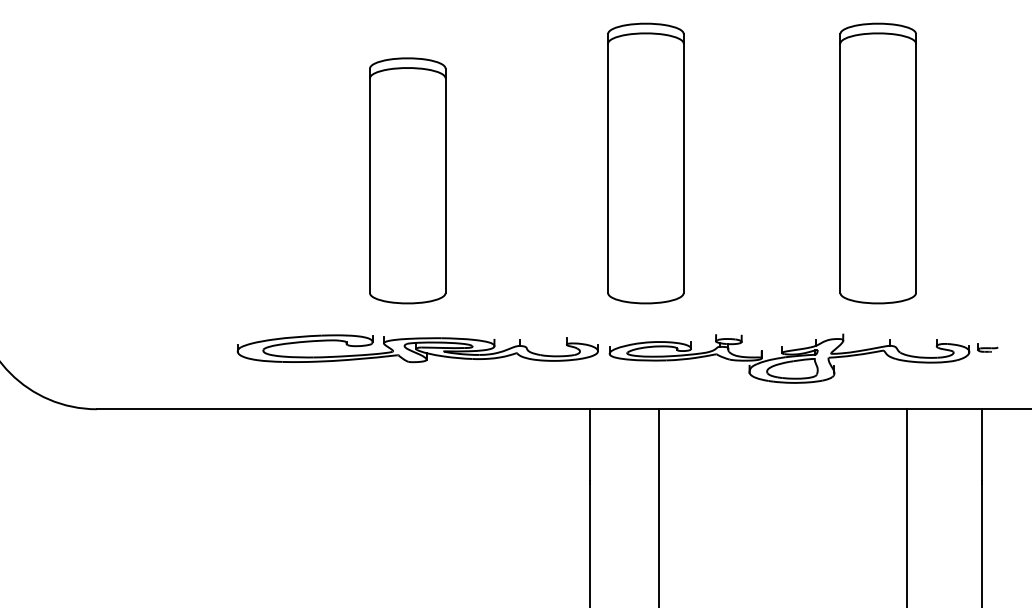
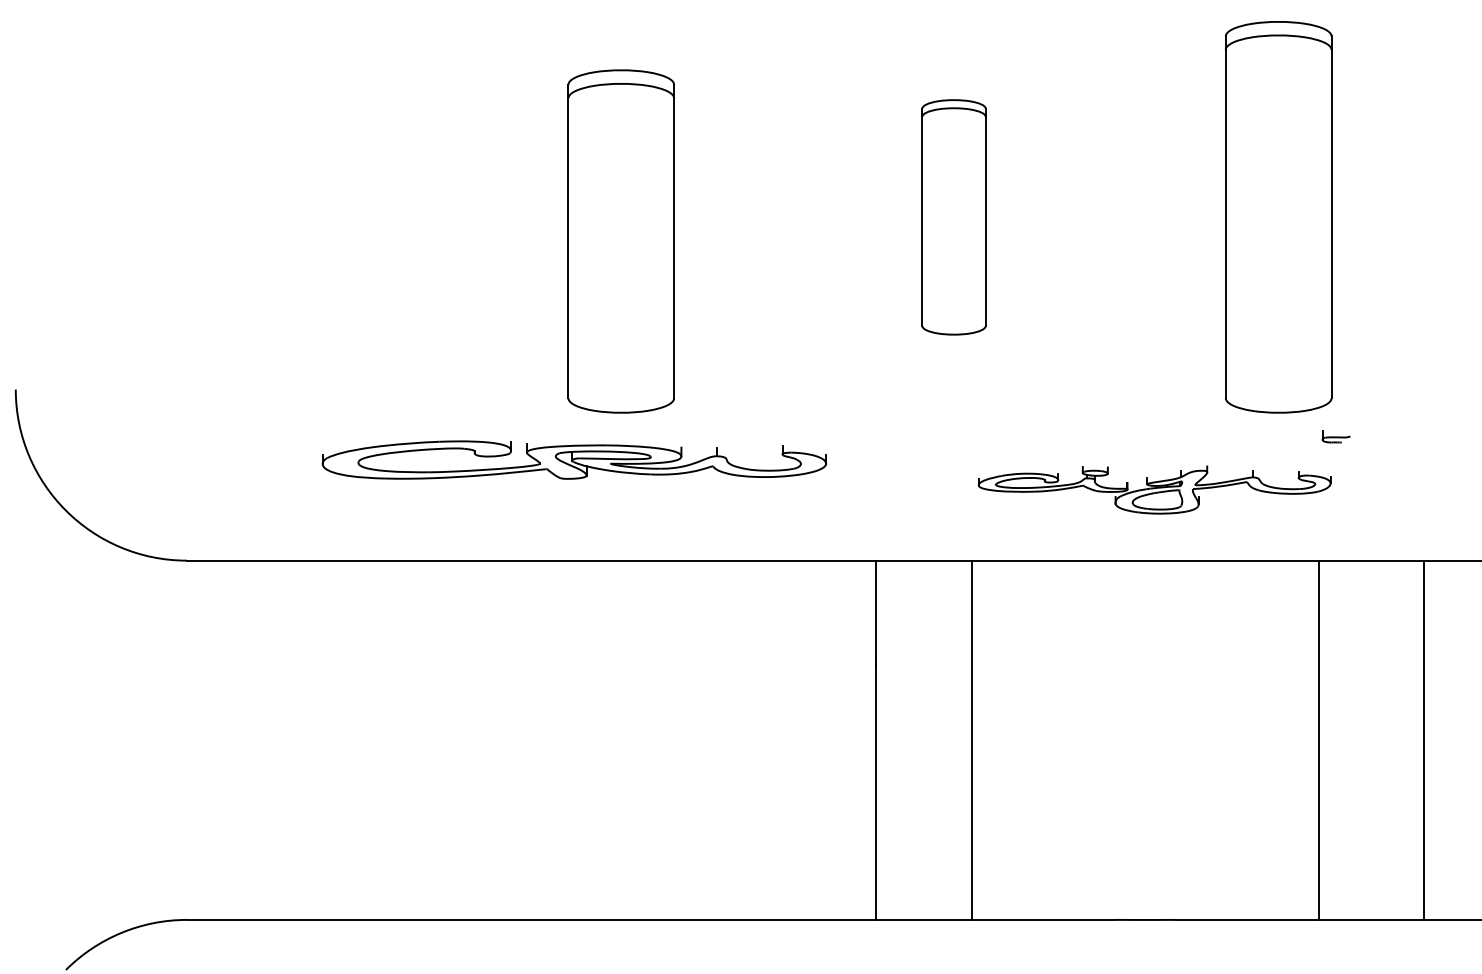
part: (645, 163) -> (953, 217), size x0.6
part: (987, 347) -> (1335, 436), moved
part: (417, 348) -> (573, 459), moved
part: (789, 358) -> (1154, 489), size x0.7

